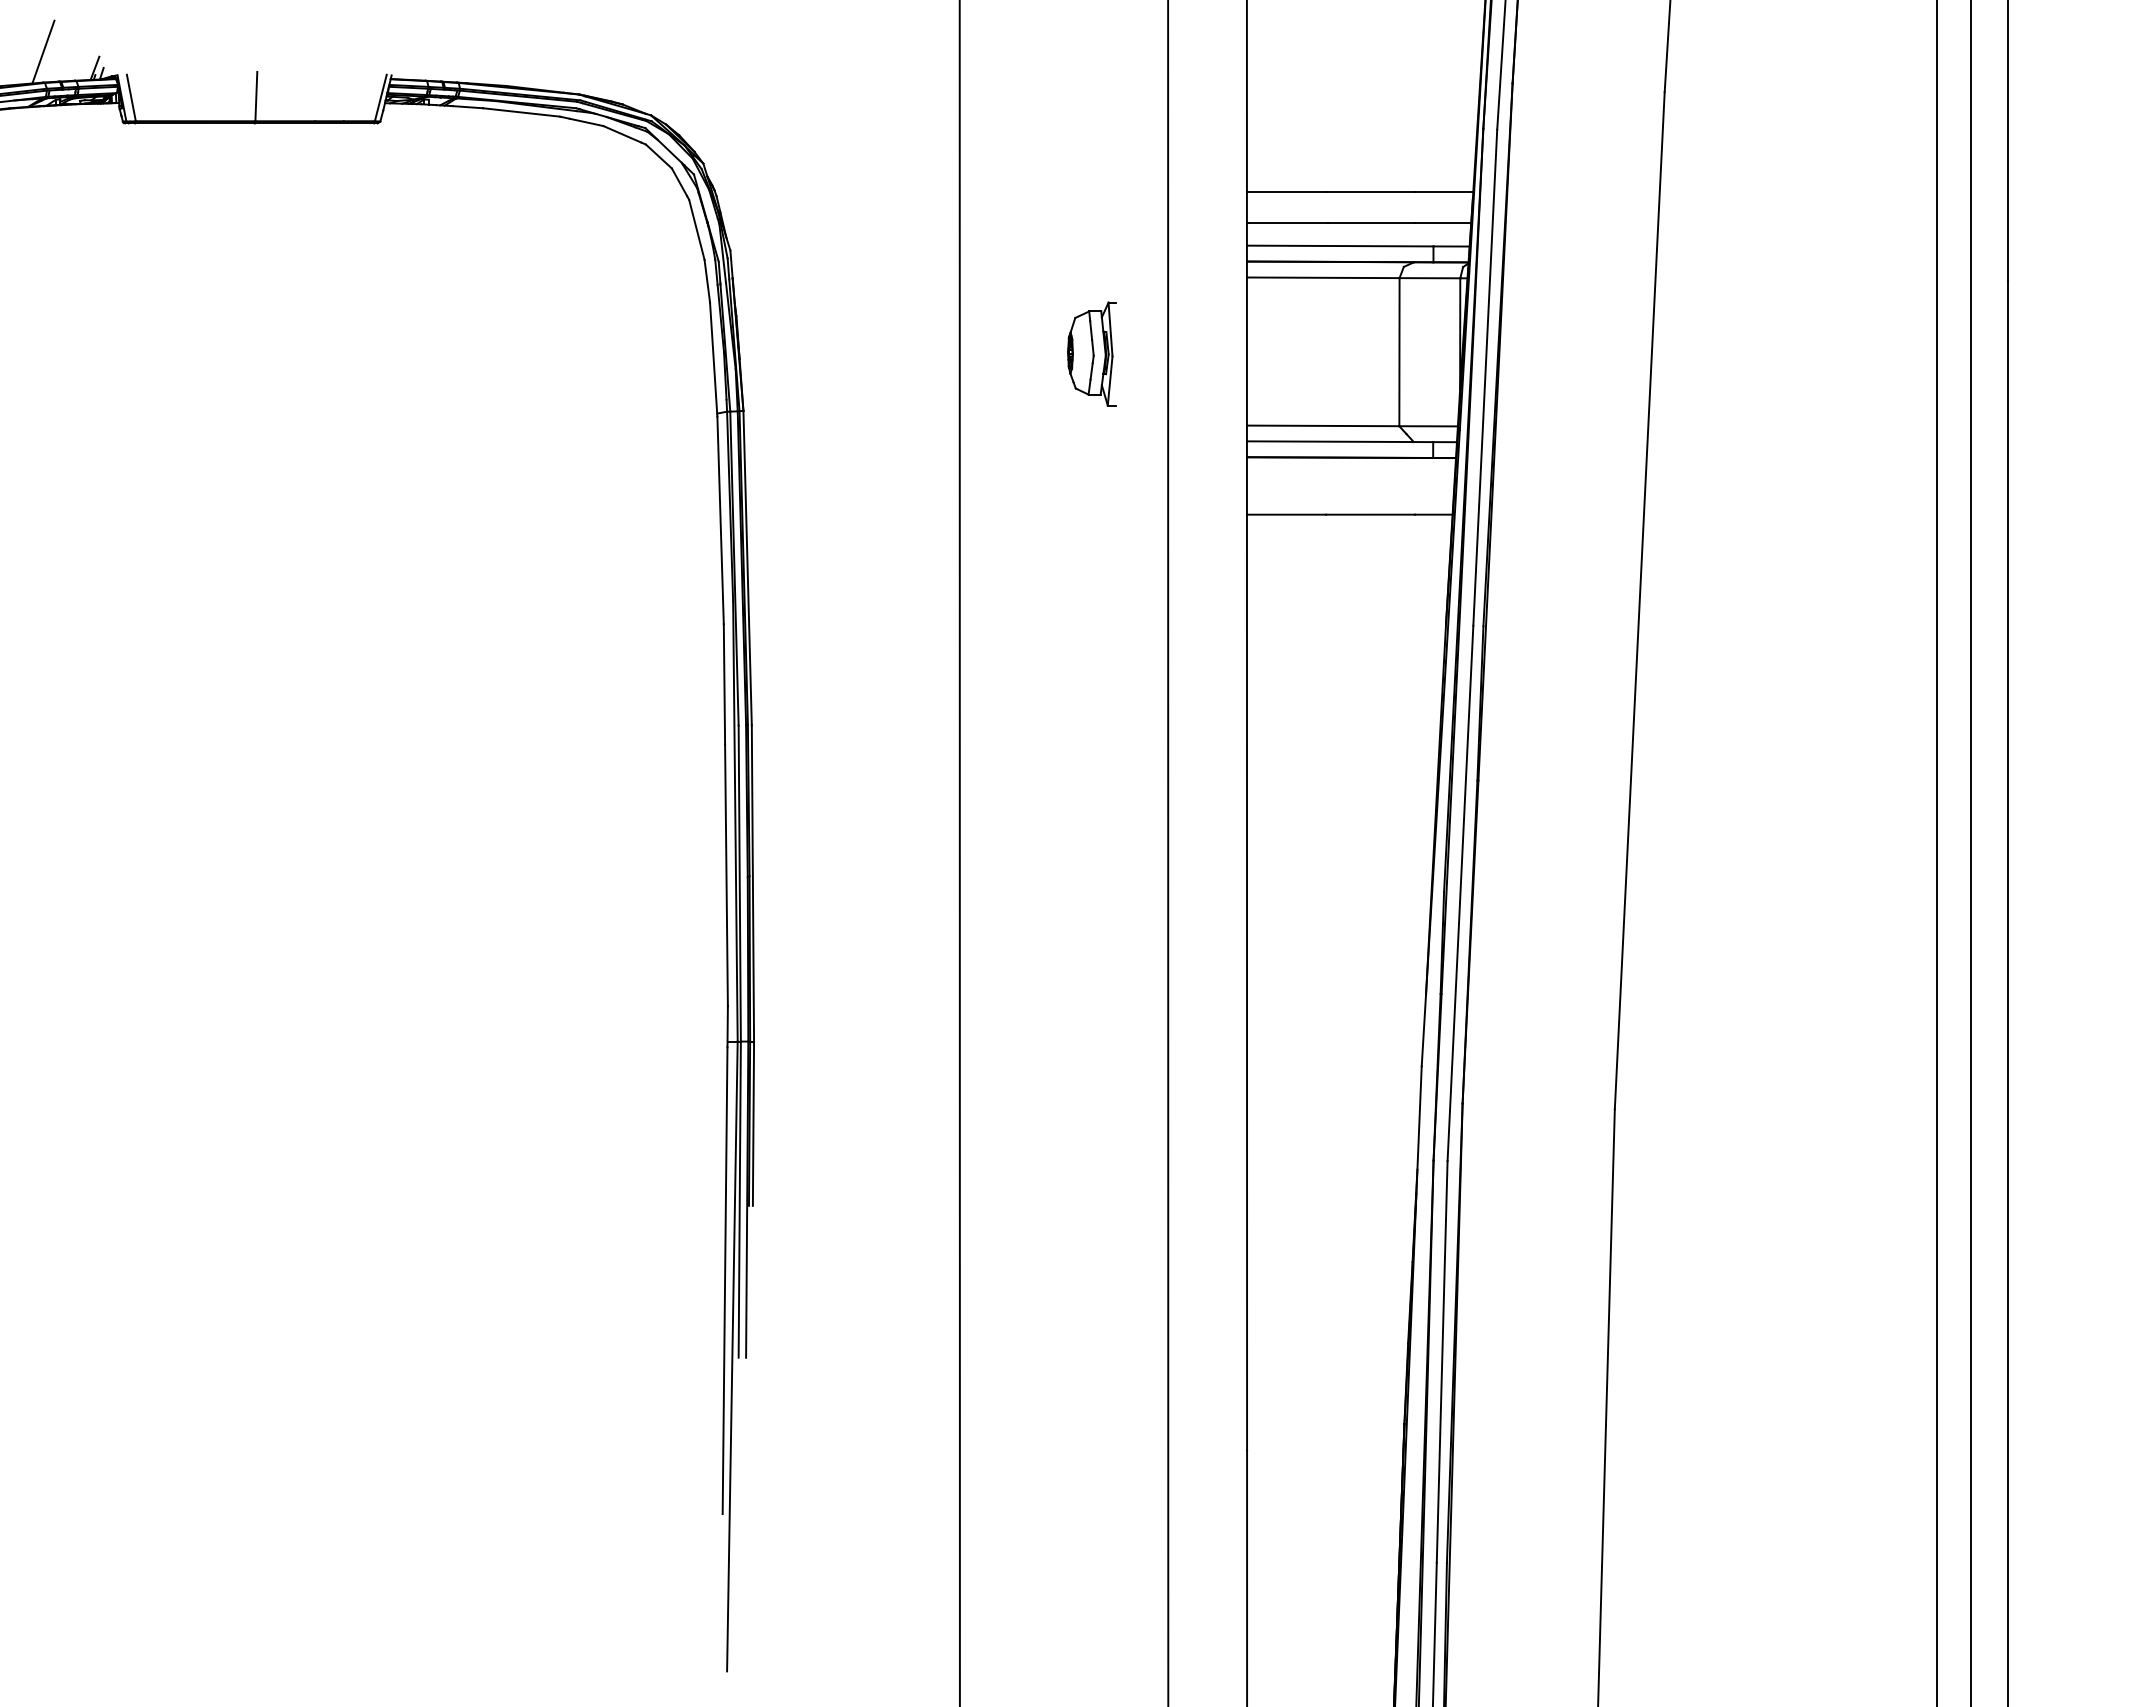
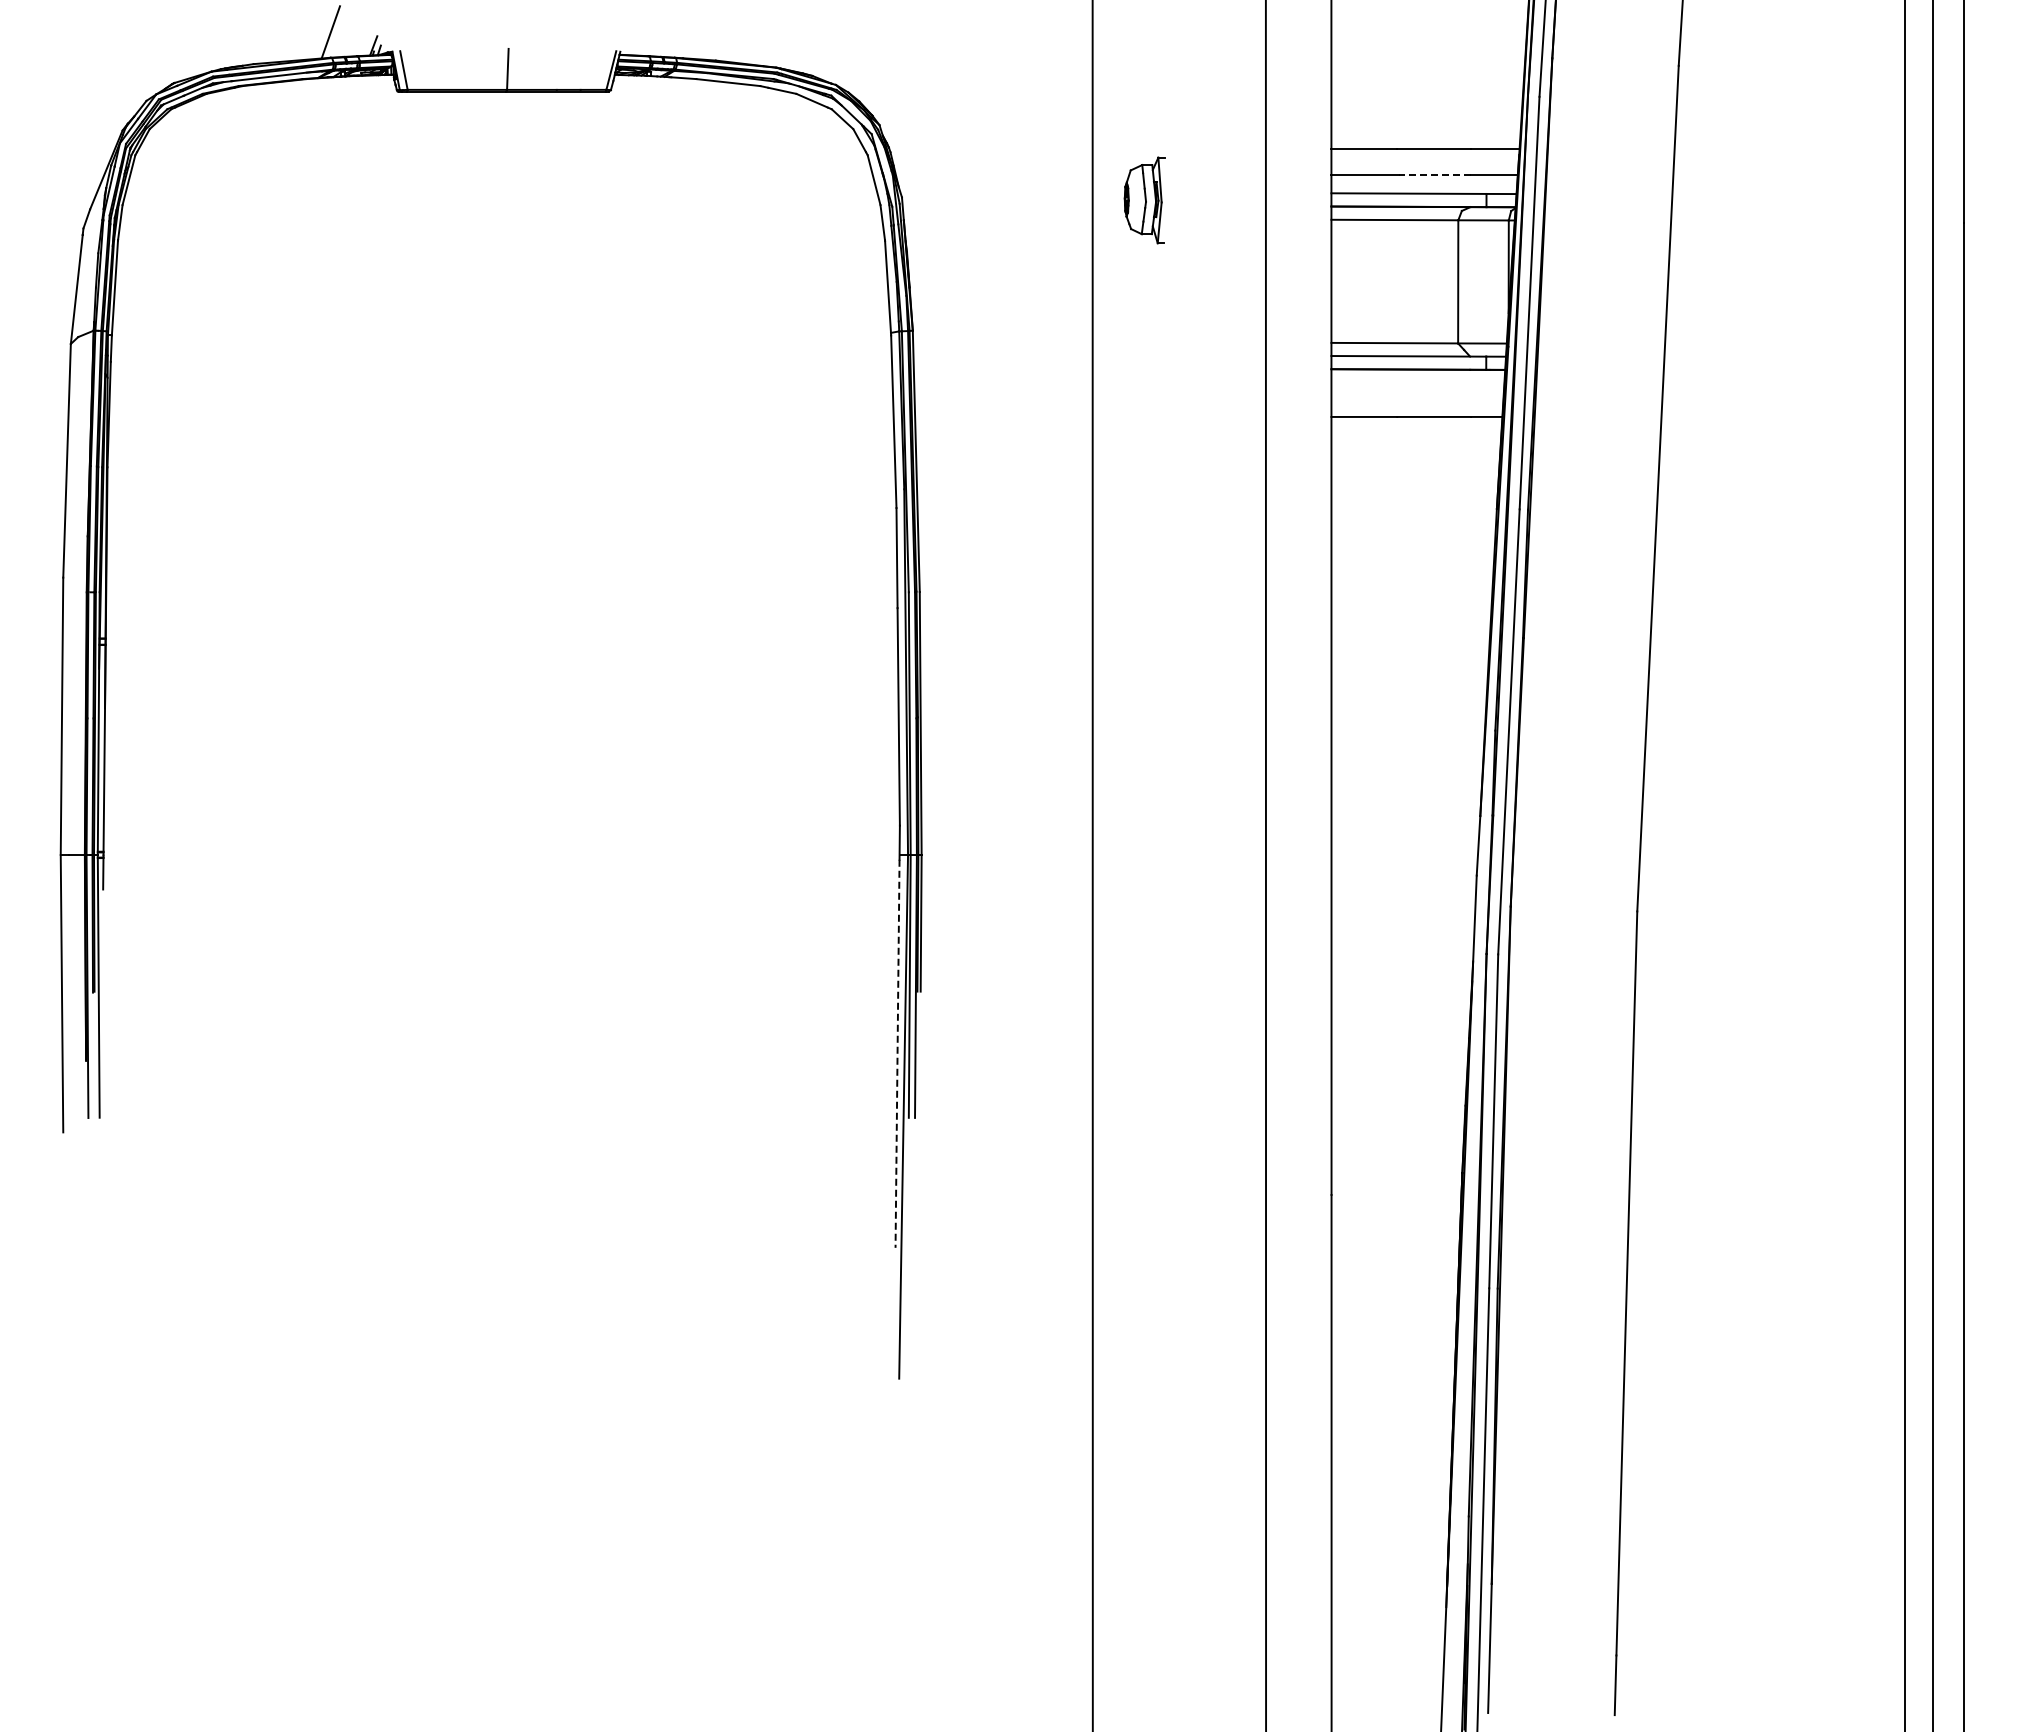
line: (1370, 223) -> (1434, 174), solid -> dashed
part: (1091, 354) -> (1144, 200), moved
line: (725, 1281) -> (897, 1054), solid -> dashed

